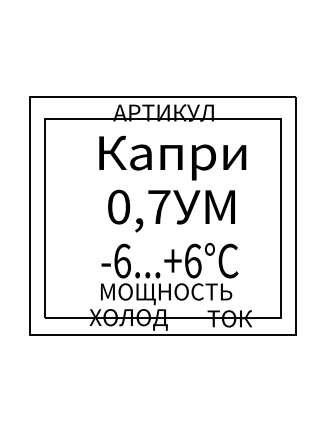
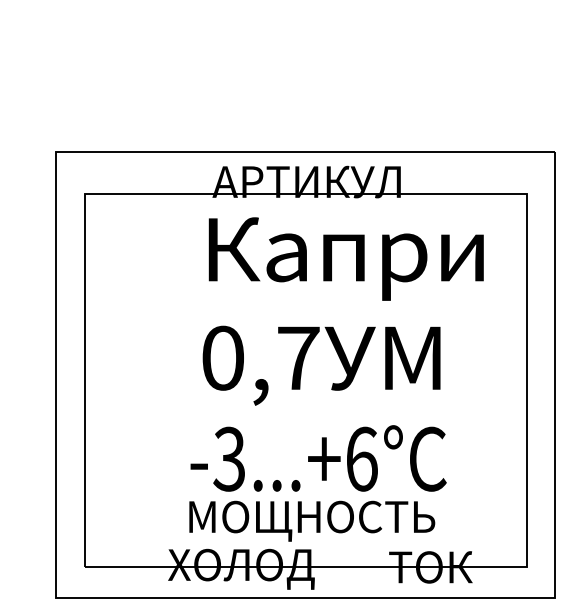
text: (172, 157) -> (345, 257), moved
text: (121, 260) -> (227, 458), -6...+6°C -> -3...+6°C

